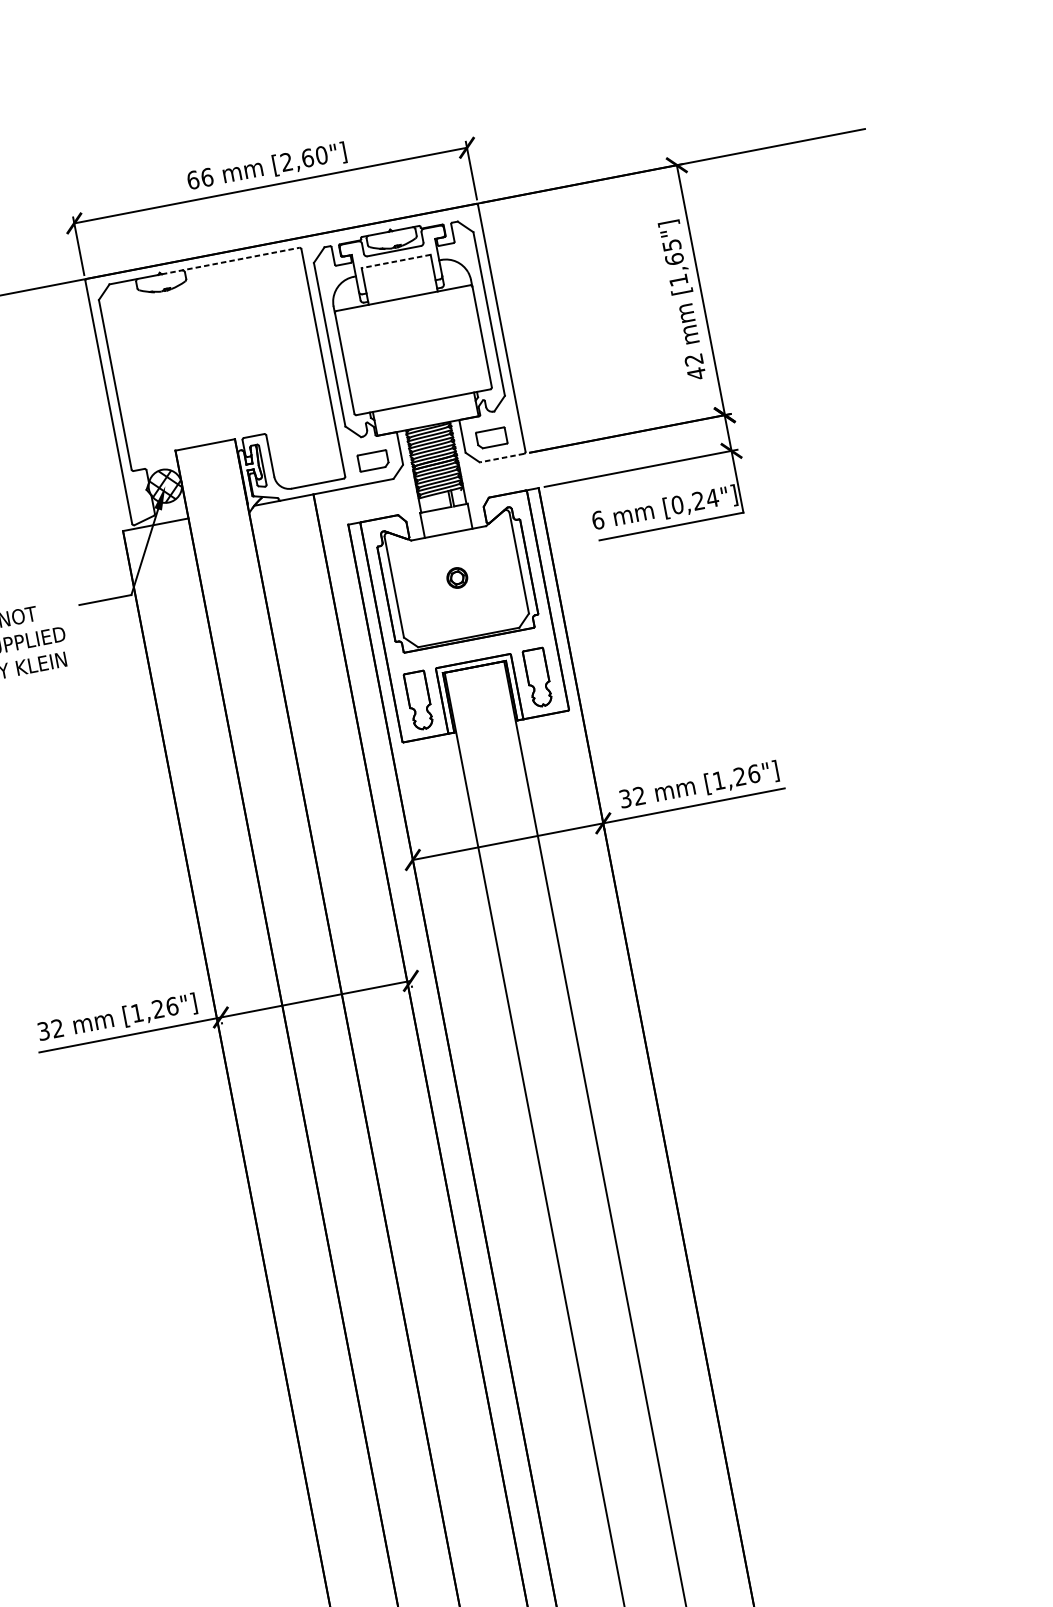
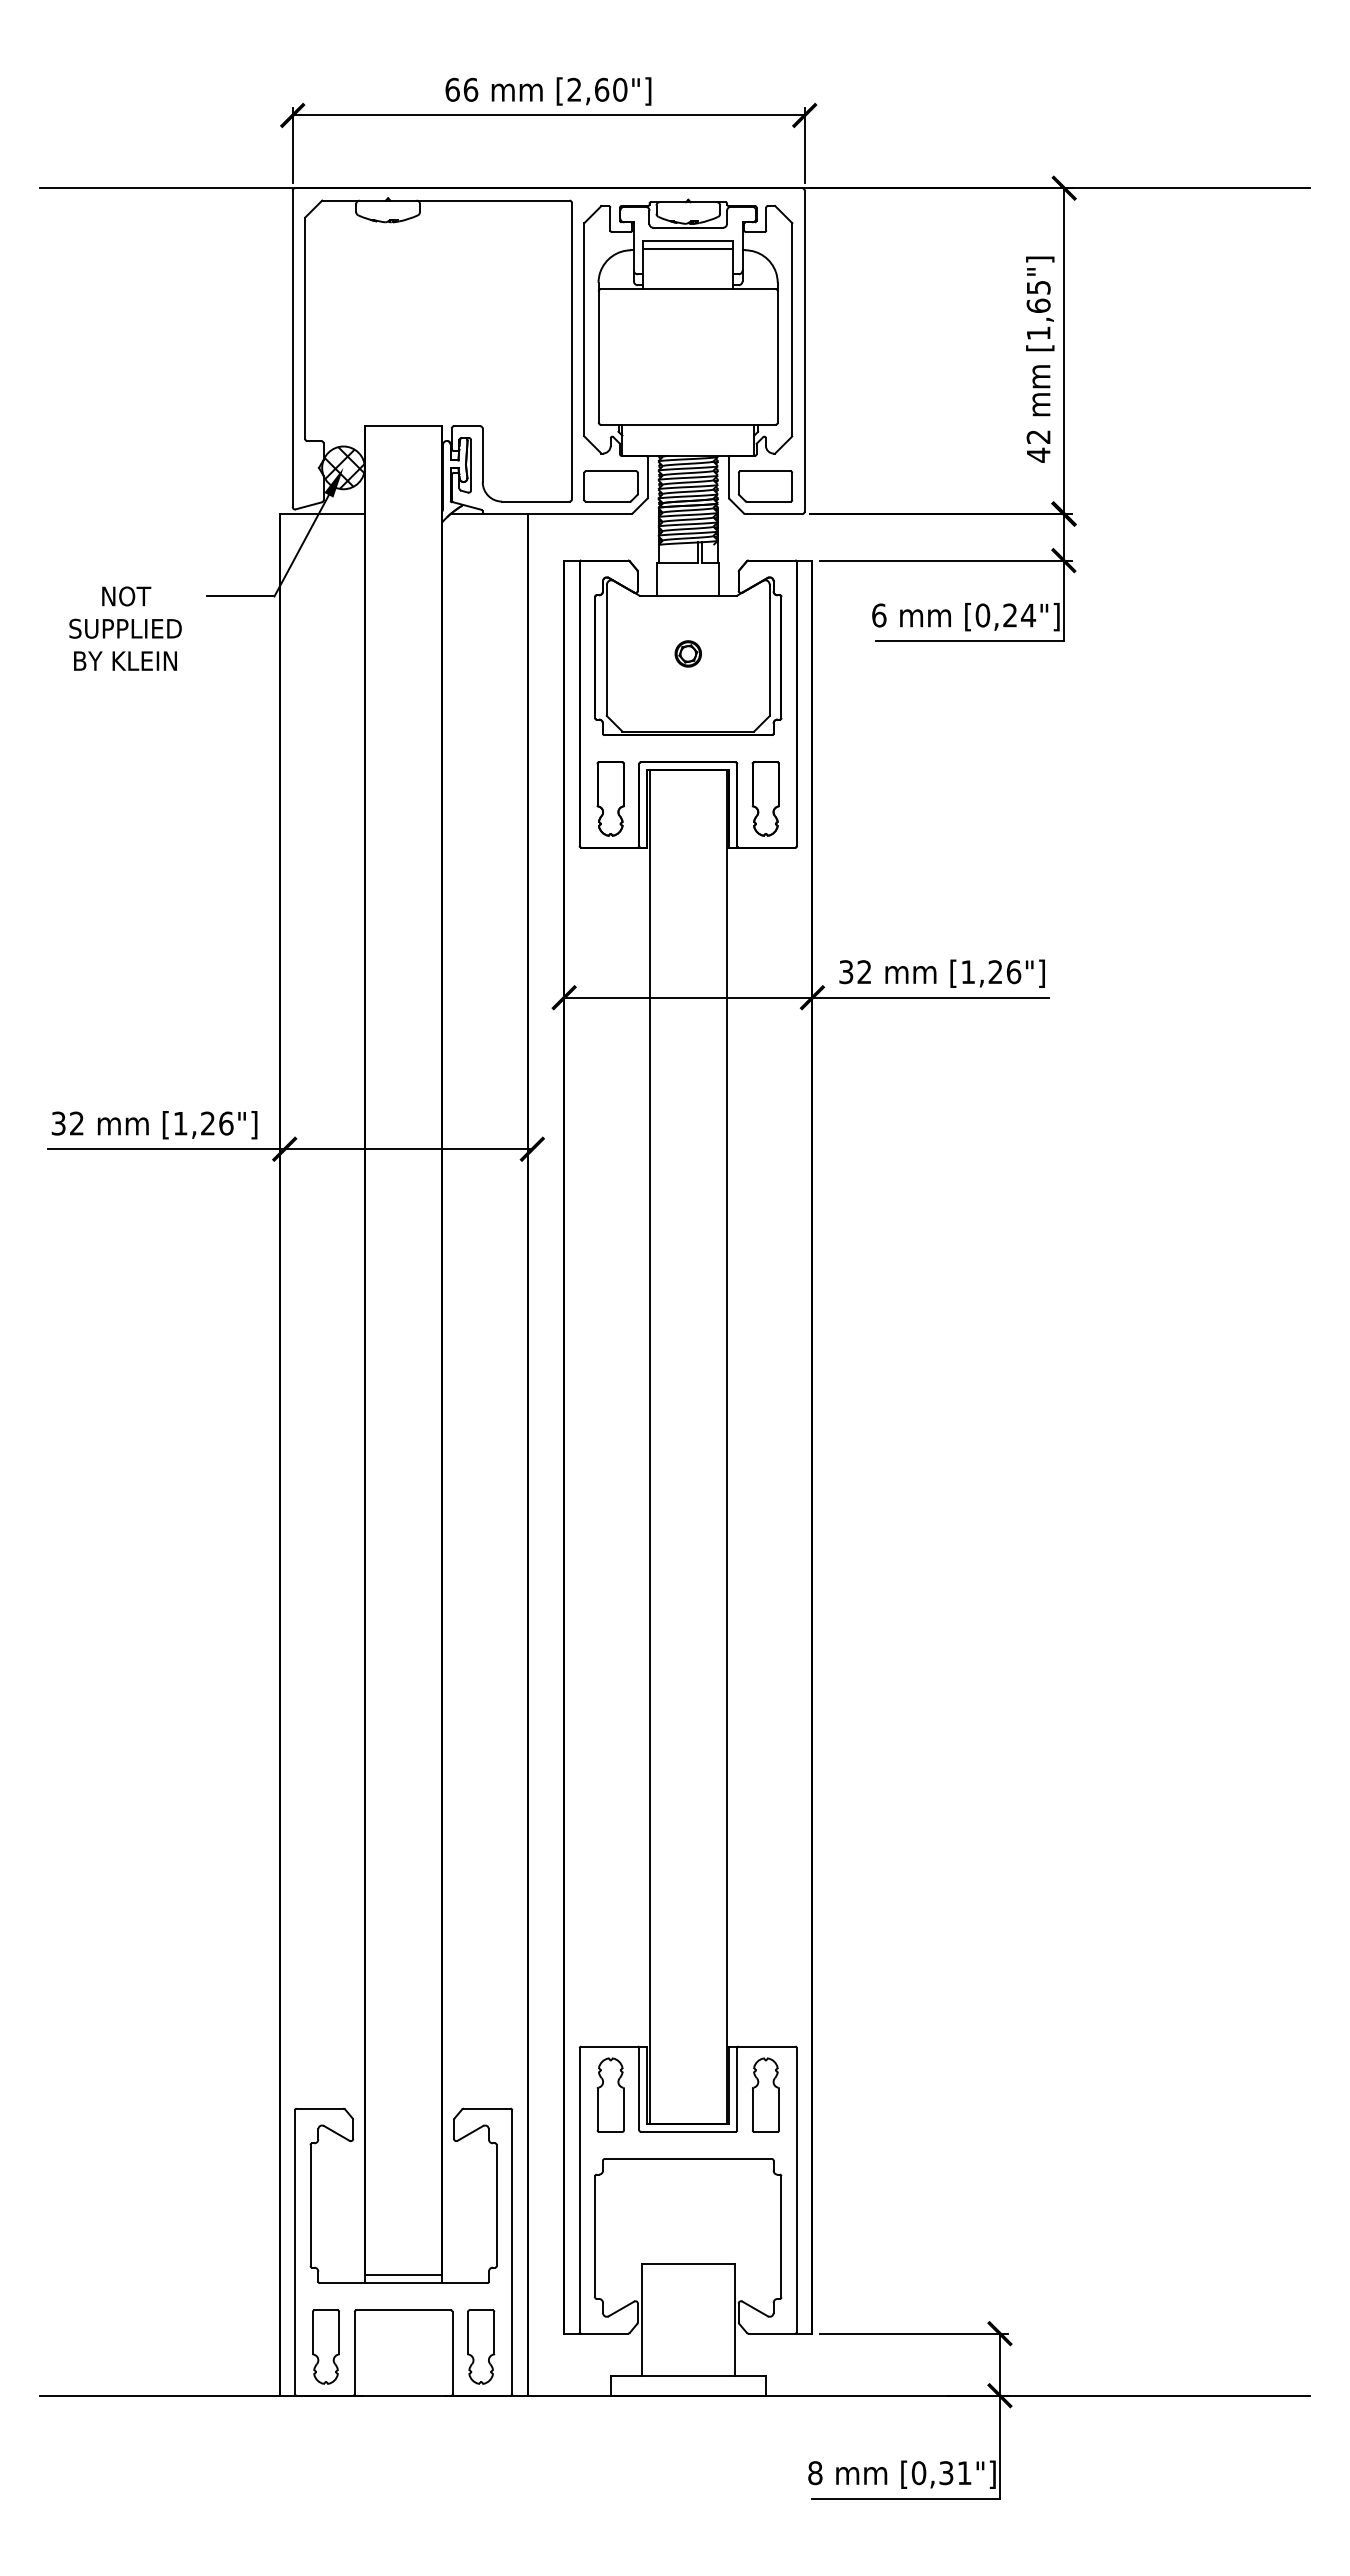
line: (230, 260) -> (480, 200), dashed -> solid
line: (396, 261) -> (688, 241), dashed -> solid
line: (397, 266) -> (688, 248), added
part: (491, 438) -> (765, 486), size x1.43
line: (502, 458) -> (773, 514), dashed -> solid
part: (372, 461) -> (610, 486), size x1.43

